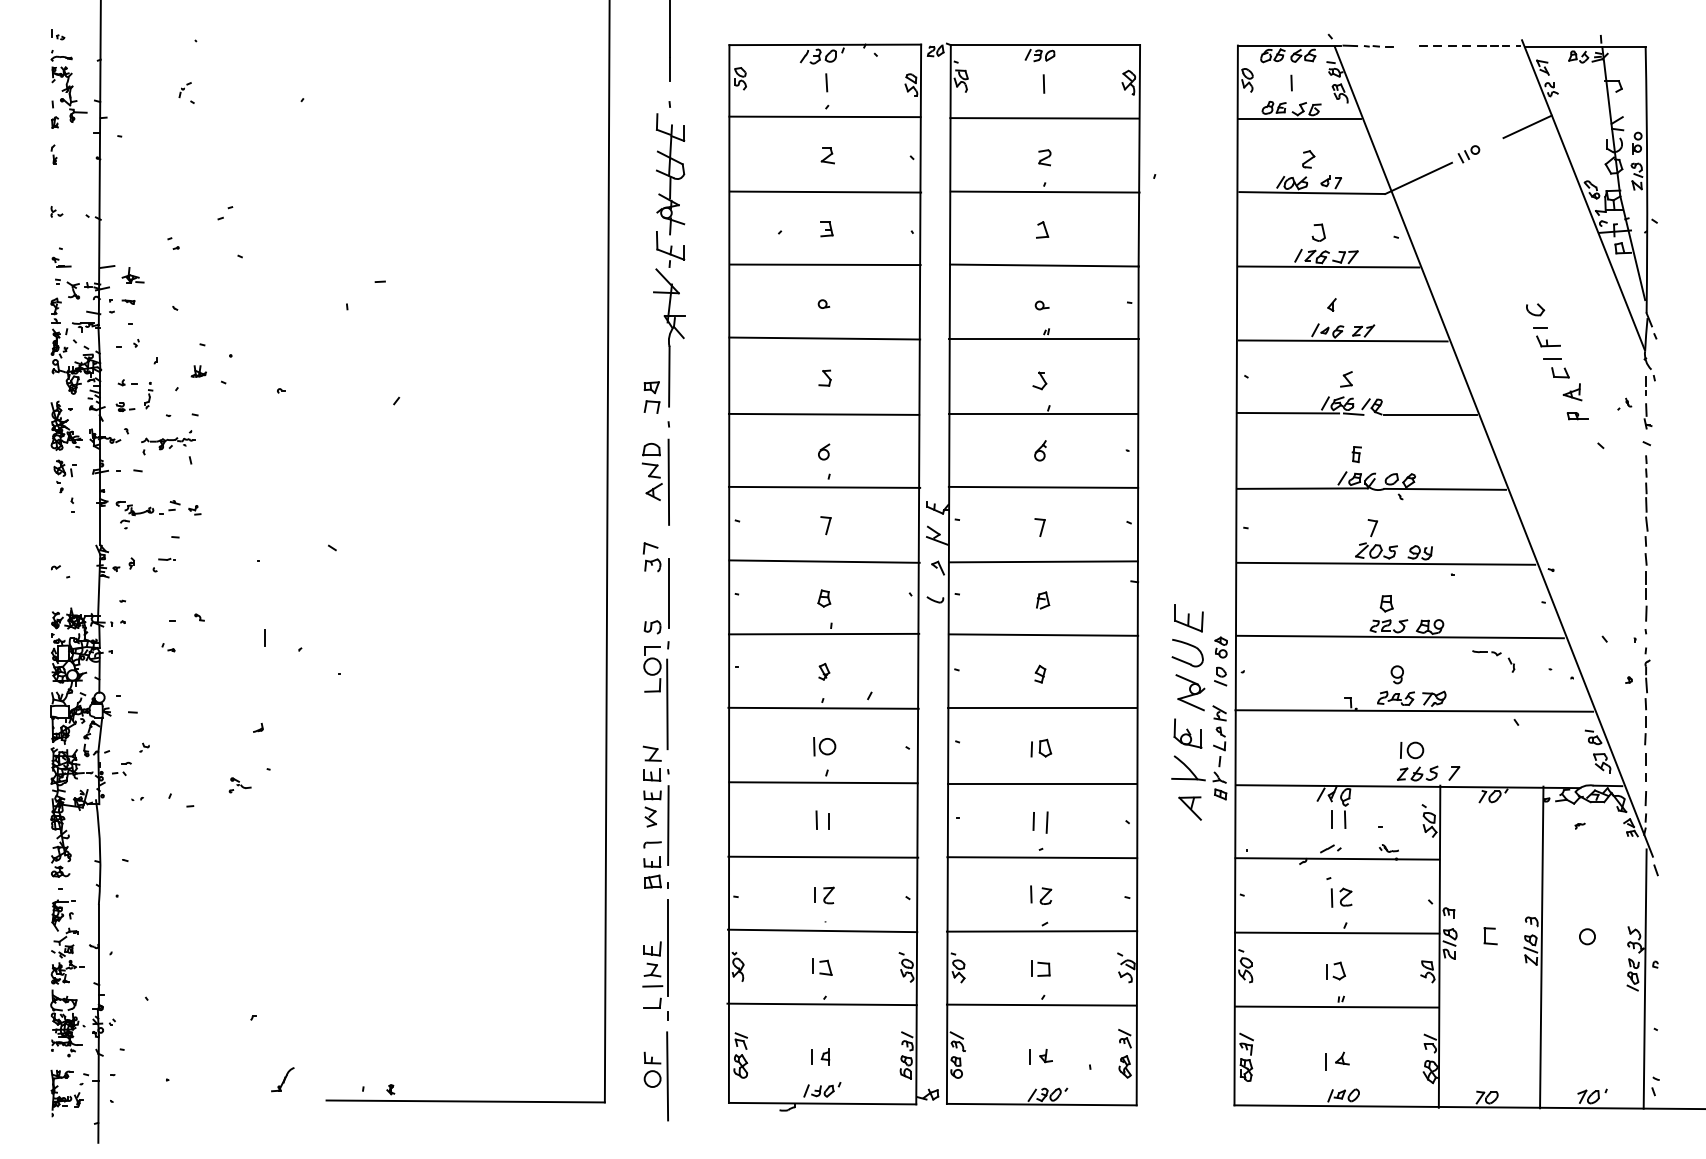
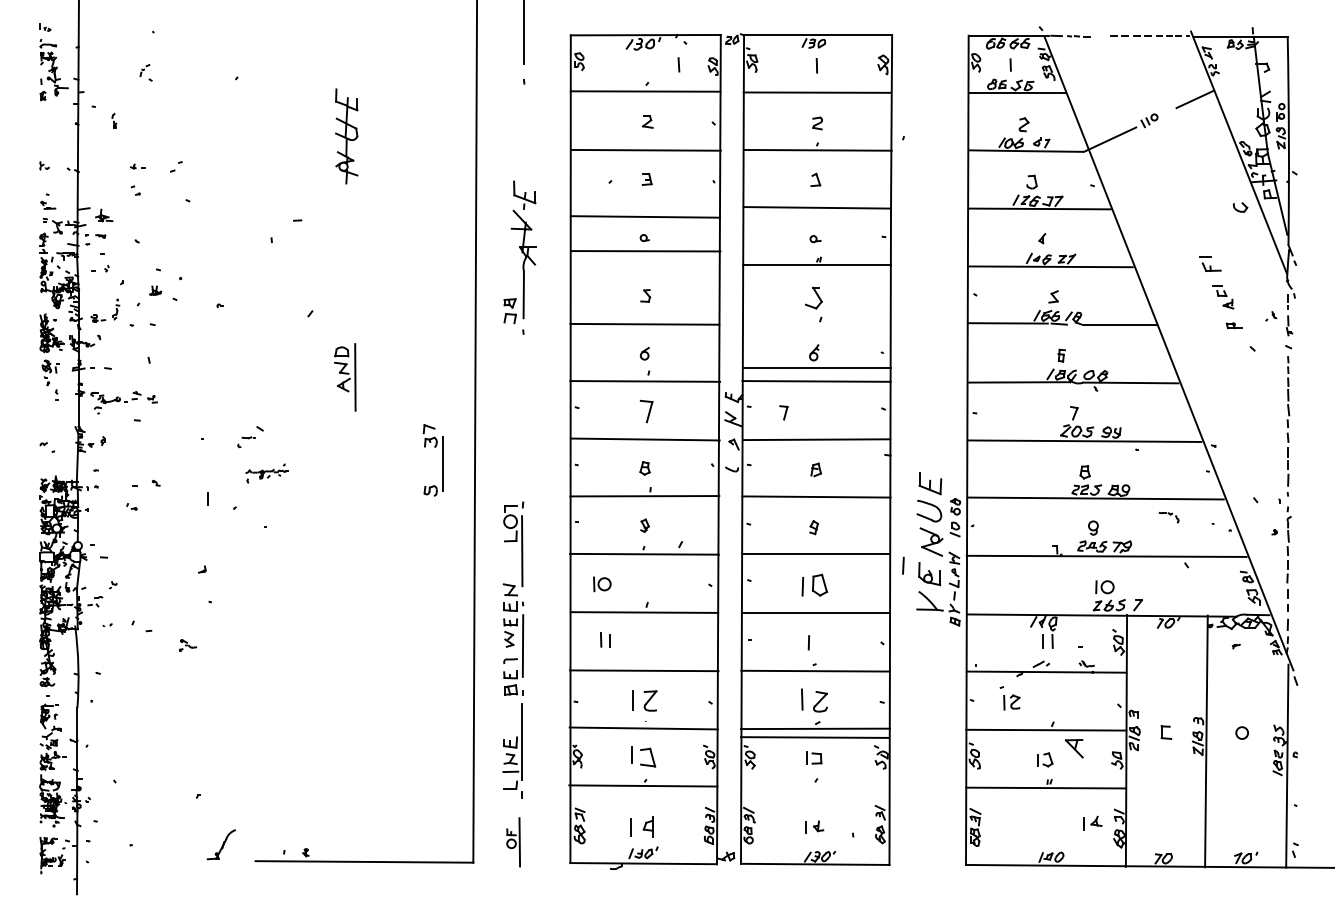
line: (826, 82) -> (678, 64), moved
part: (54, 153) -> (114, 120), moved
part: (670, 174) -> (346, 136), moved
line: (824, 265) -> (645, 251), moved
part: (1535, 309) -> (1240, 207), moved
line: (824, 337) -> (645, 216), moved
part: (1039, 380) -> (813, 297), size x1.6
part: (1563, 380) -> (1223, 297), size x0.7
part: (127, 382) -> (137, 166), moved
line: (1043, 414) -> (816, 368), moved
part: (167, 442) -> (266, 473), moved
part: (656, 482) -> (345, 377), moved
part: (824, 524) -> (645, 410), size x1.6
part: (1039, 527) -> (783, 412), moved
part: (164, 565) -> (246, 442), moved
part: (667, 588) -> (442, 460), moved
part: (1493, 661) -> (1168, 517), size x0.6
part: (824, 746) -> (602, 584), moved
part: (1040, 748) -> (814, 585), size x1.6
part: (239, 785) -> (187, 645), moved
part: (1189, 808) -> (1073, 748), moved
part: (822, 819) -> (605, 639), moved
line: (1047, 822) -> (903, 565), moved
part: (1338, 892) -> (1009, 698), moved
part: (824, 895) -> (645, 700), size x1.6
part: (1040, 895) -> (814, 700), size x1.6
part: (822, 966) -> (643, 756), size x1.6
line: (1040, 1005) -> (814, 737), moved
part: (819, 1057) -> (641, 827), size x1.6
part: (1337, 1060) -> (1092, 822), moved
part: (656, 1076) -> (513, 842), size x0.7
part: (283, 1079) -> (221, 844), size x1.6

